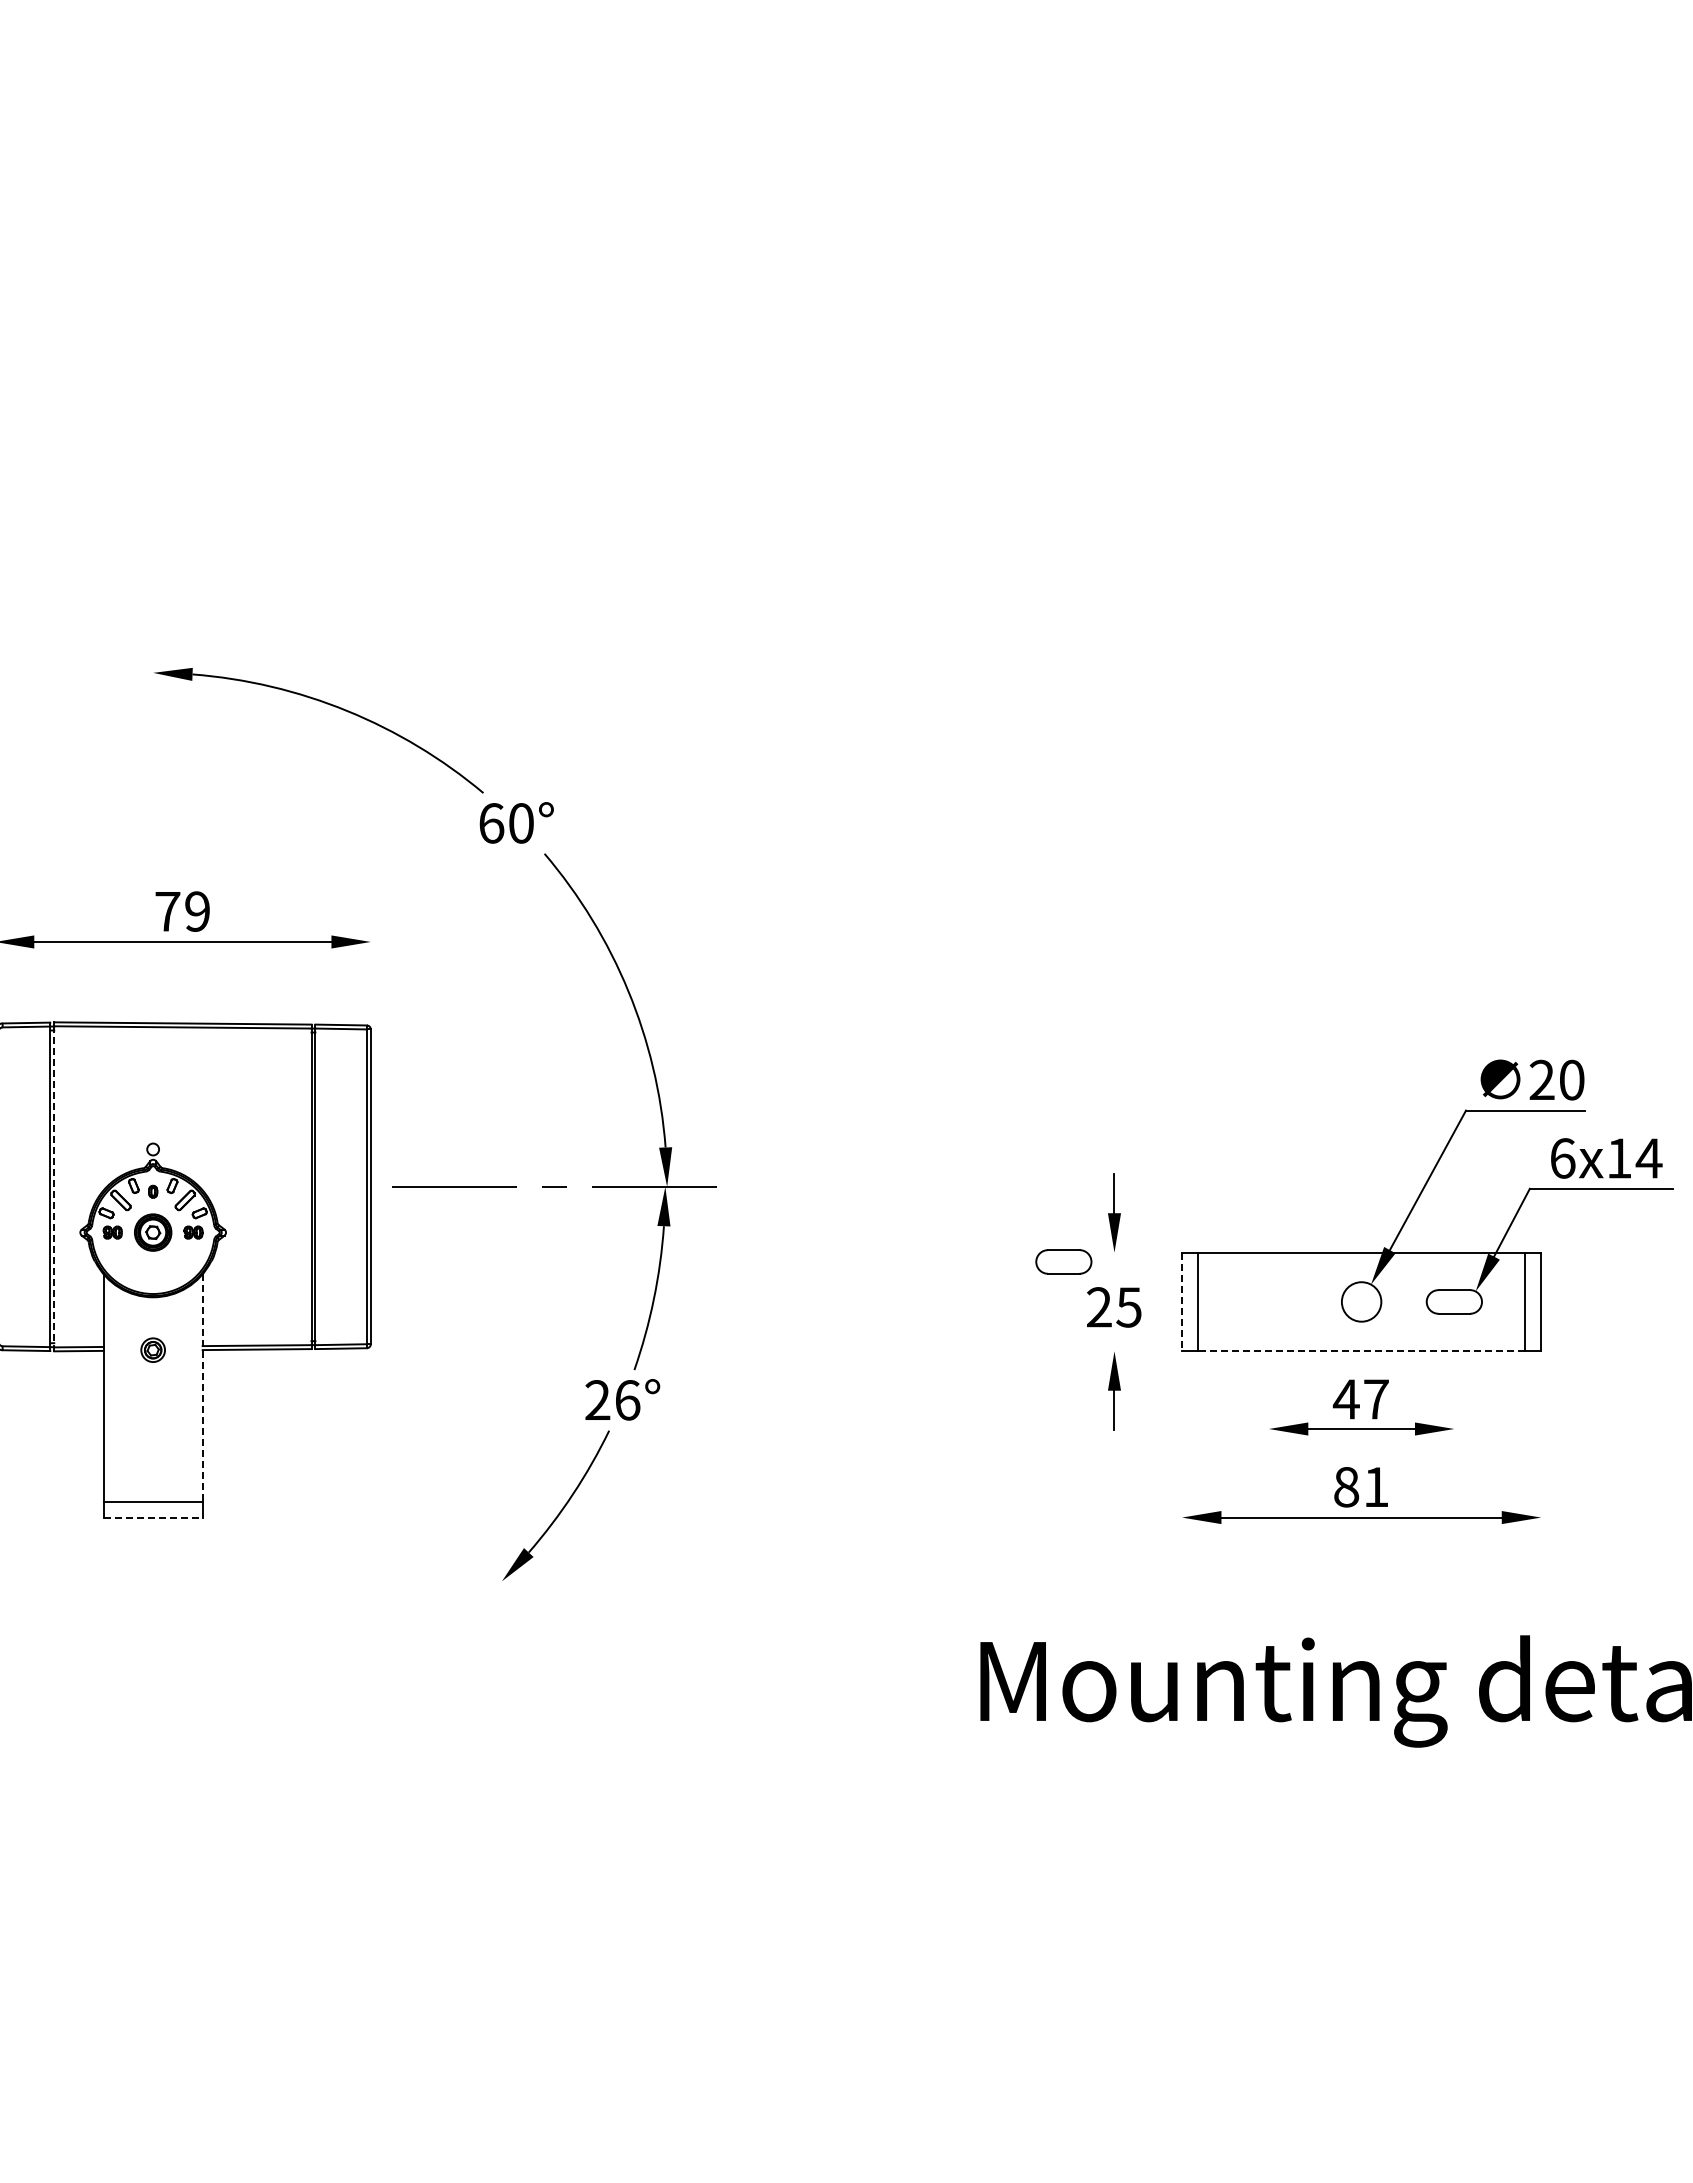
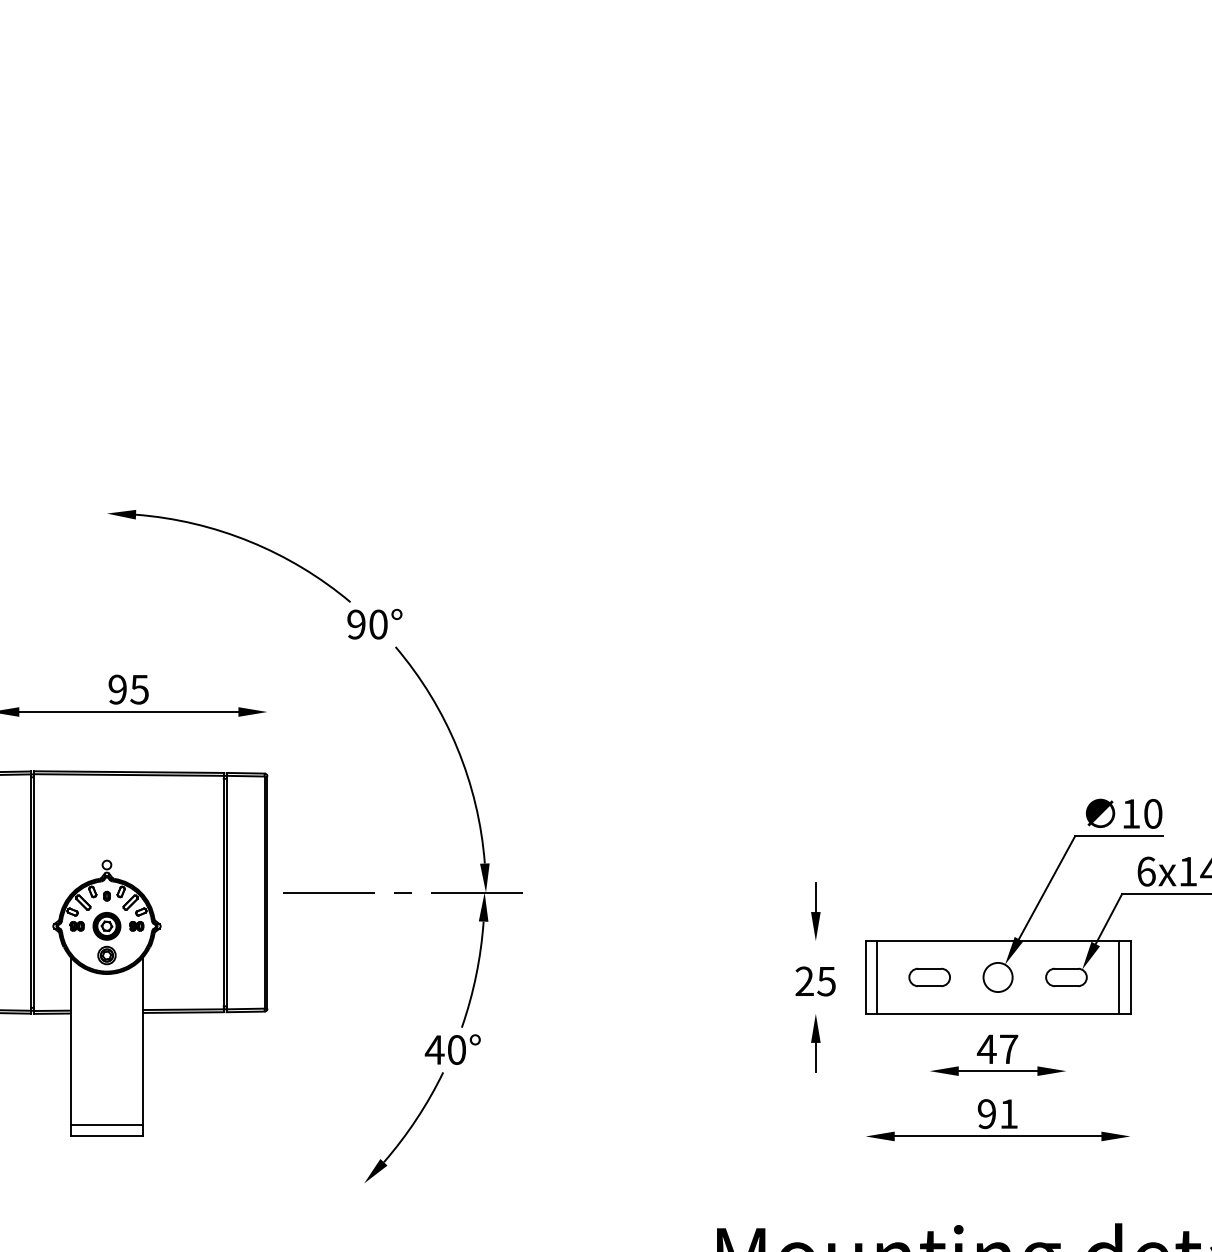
text: (491, 823) -> (356, 624), 60° -> 90°
text: (182, 911) -> (128, 689), 79 -> 95
text: (1541, 1079) -> (1130, 813), 20 -> 10
line: (54, 1186) -> (34, 892), dashed -> solid
part: (1063, 1261) -> (929, 977), moved
line: (1182, 1302) -> (865, 977), dashed -> solid
part: (152, 1349) -> (106, 955), moved
line: (1361, 1351) -> (997, 1014), dashed -> solid
line: (202, 1388) -> (143, 1041), dashed -> solid
text: (612, 1400) -> (445, 1050), 26° -> 40°
text: (1346, 1486) -> (986, 1113), 81 -> 91
line: (153, 1517) -> (107, 1136), dashed -> solid

